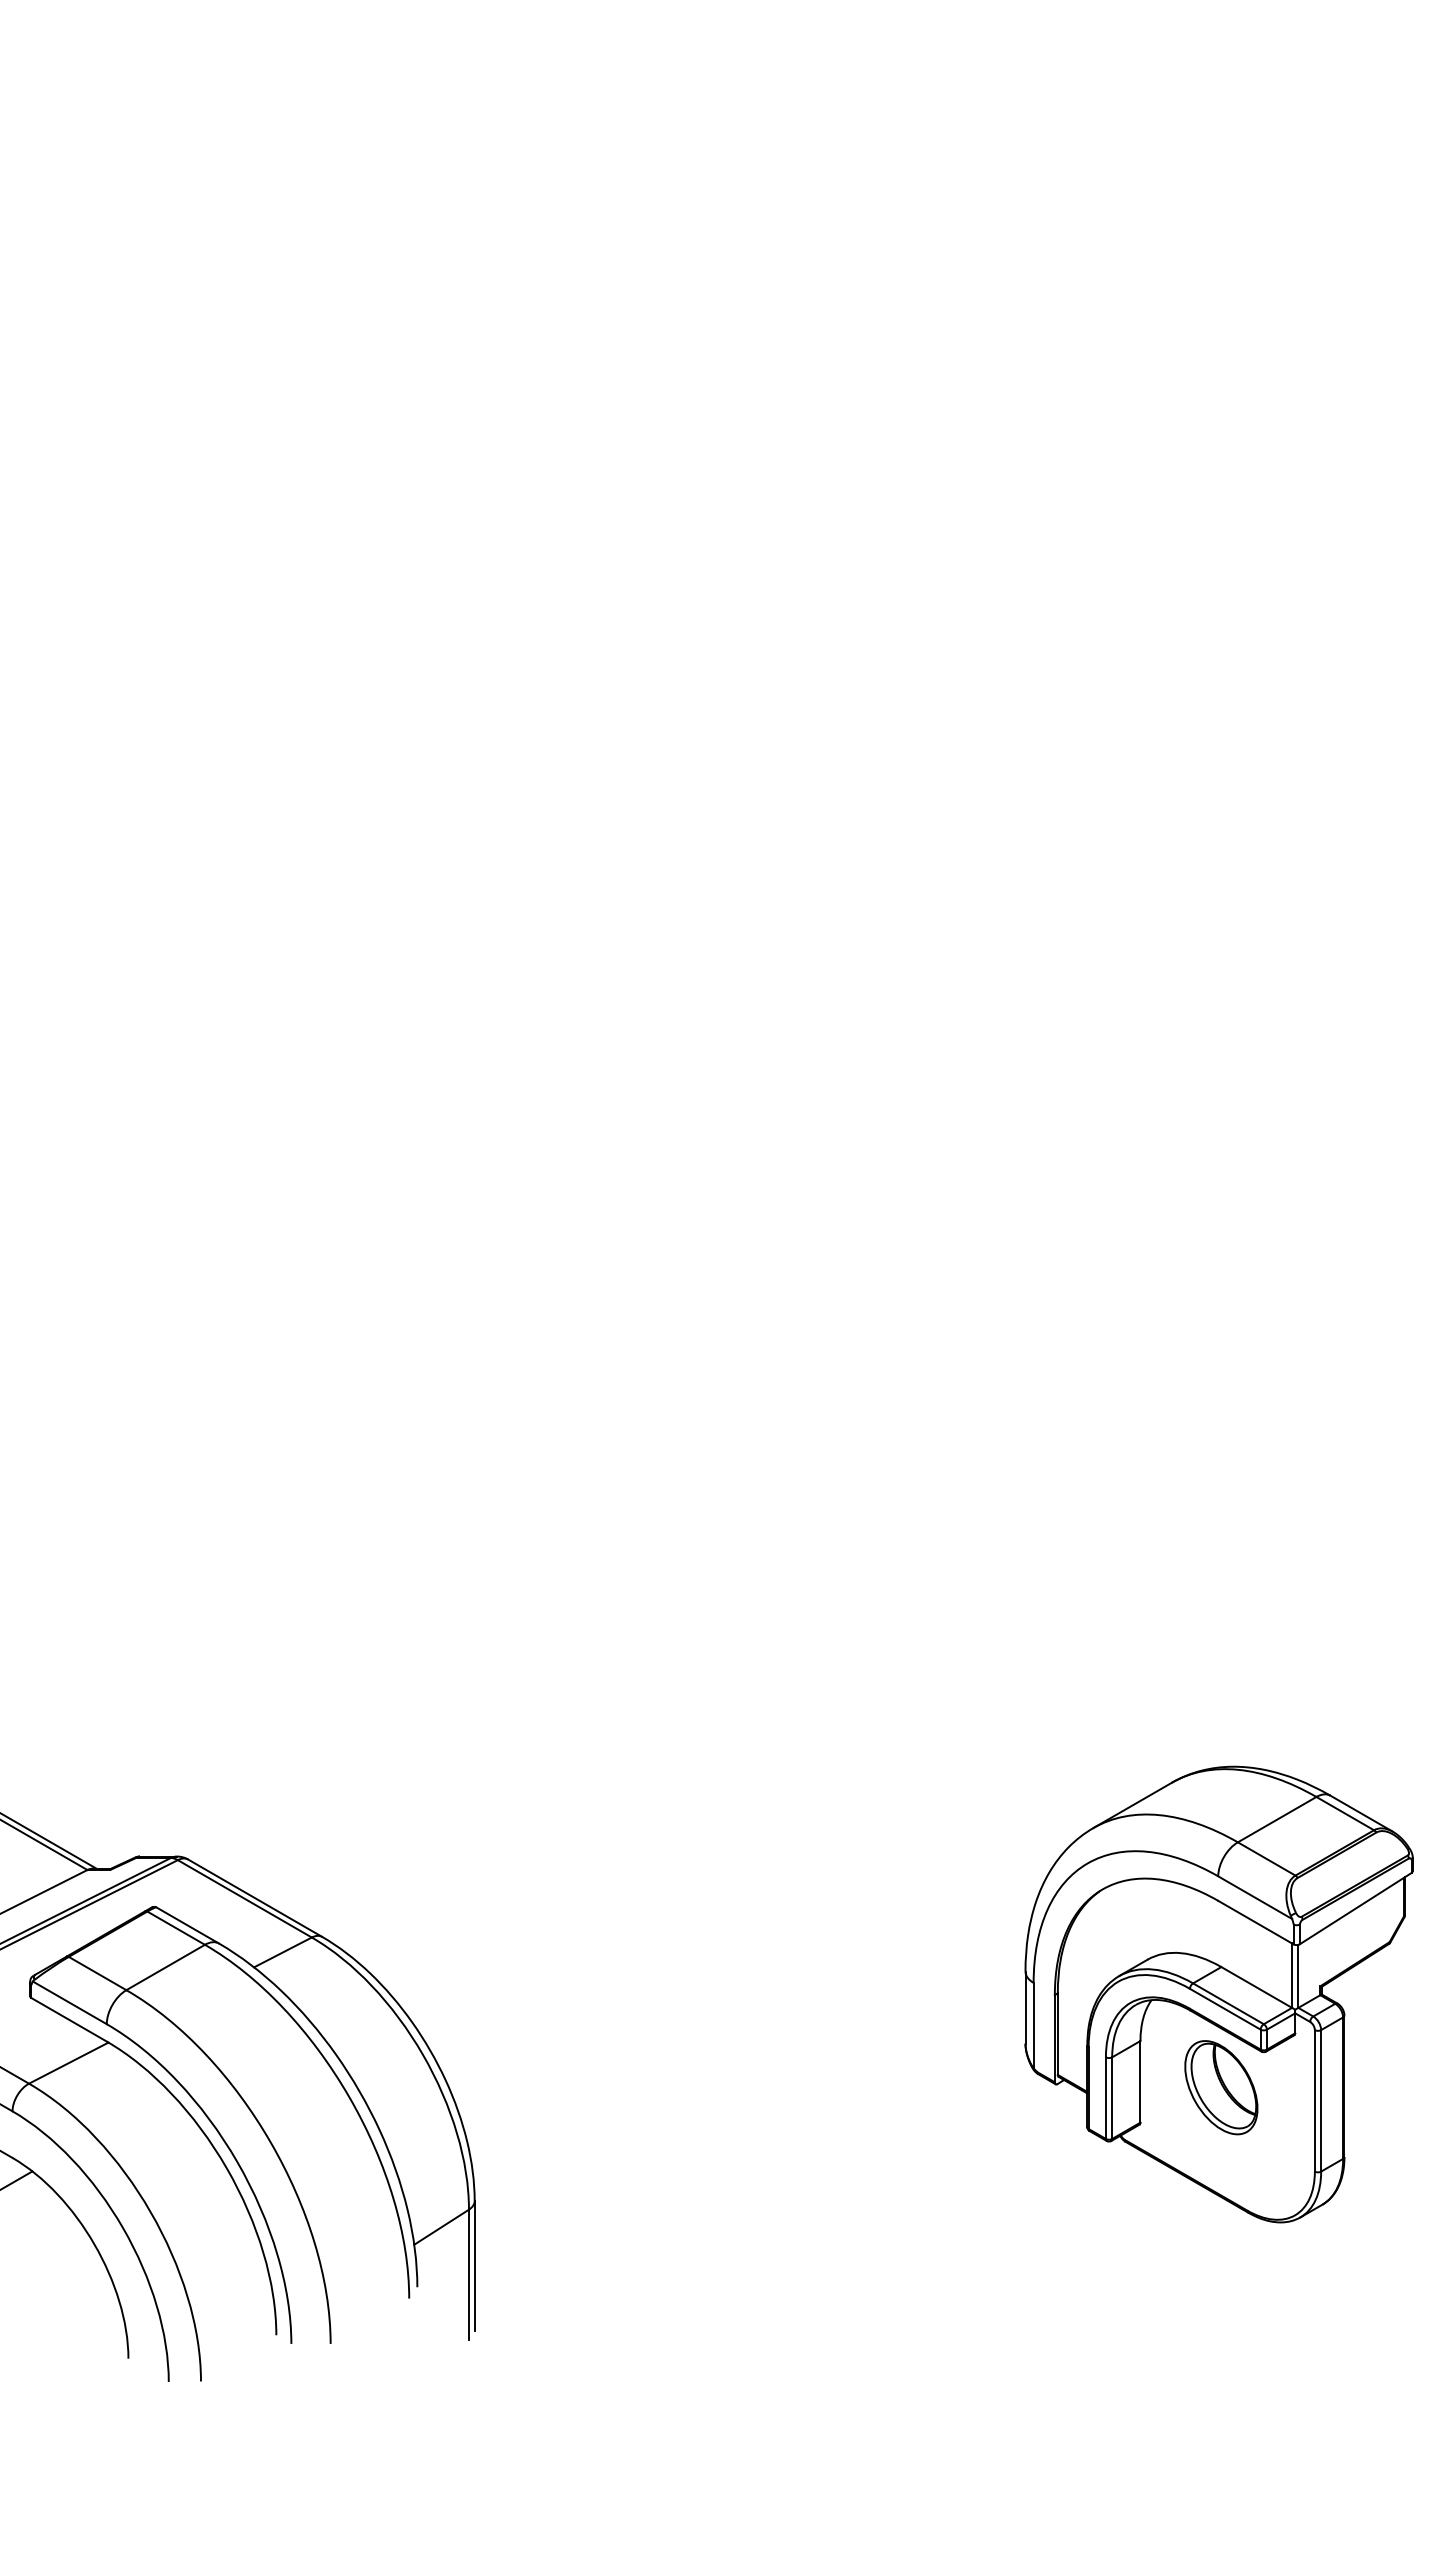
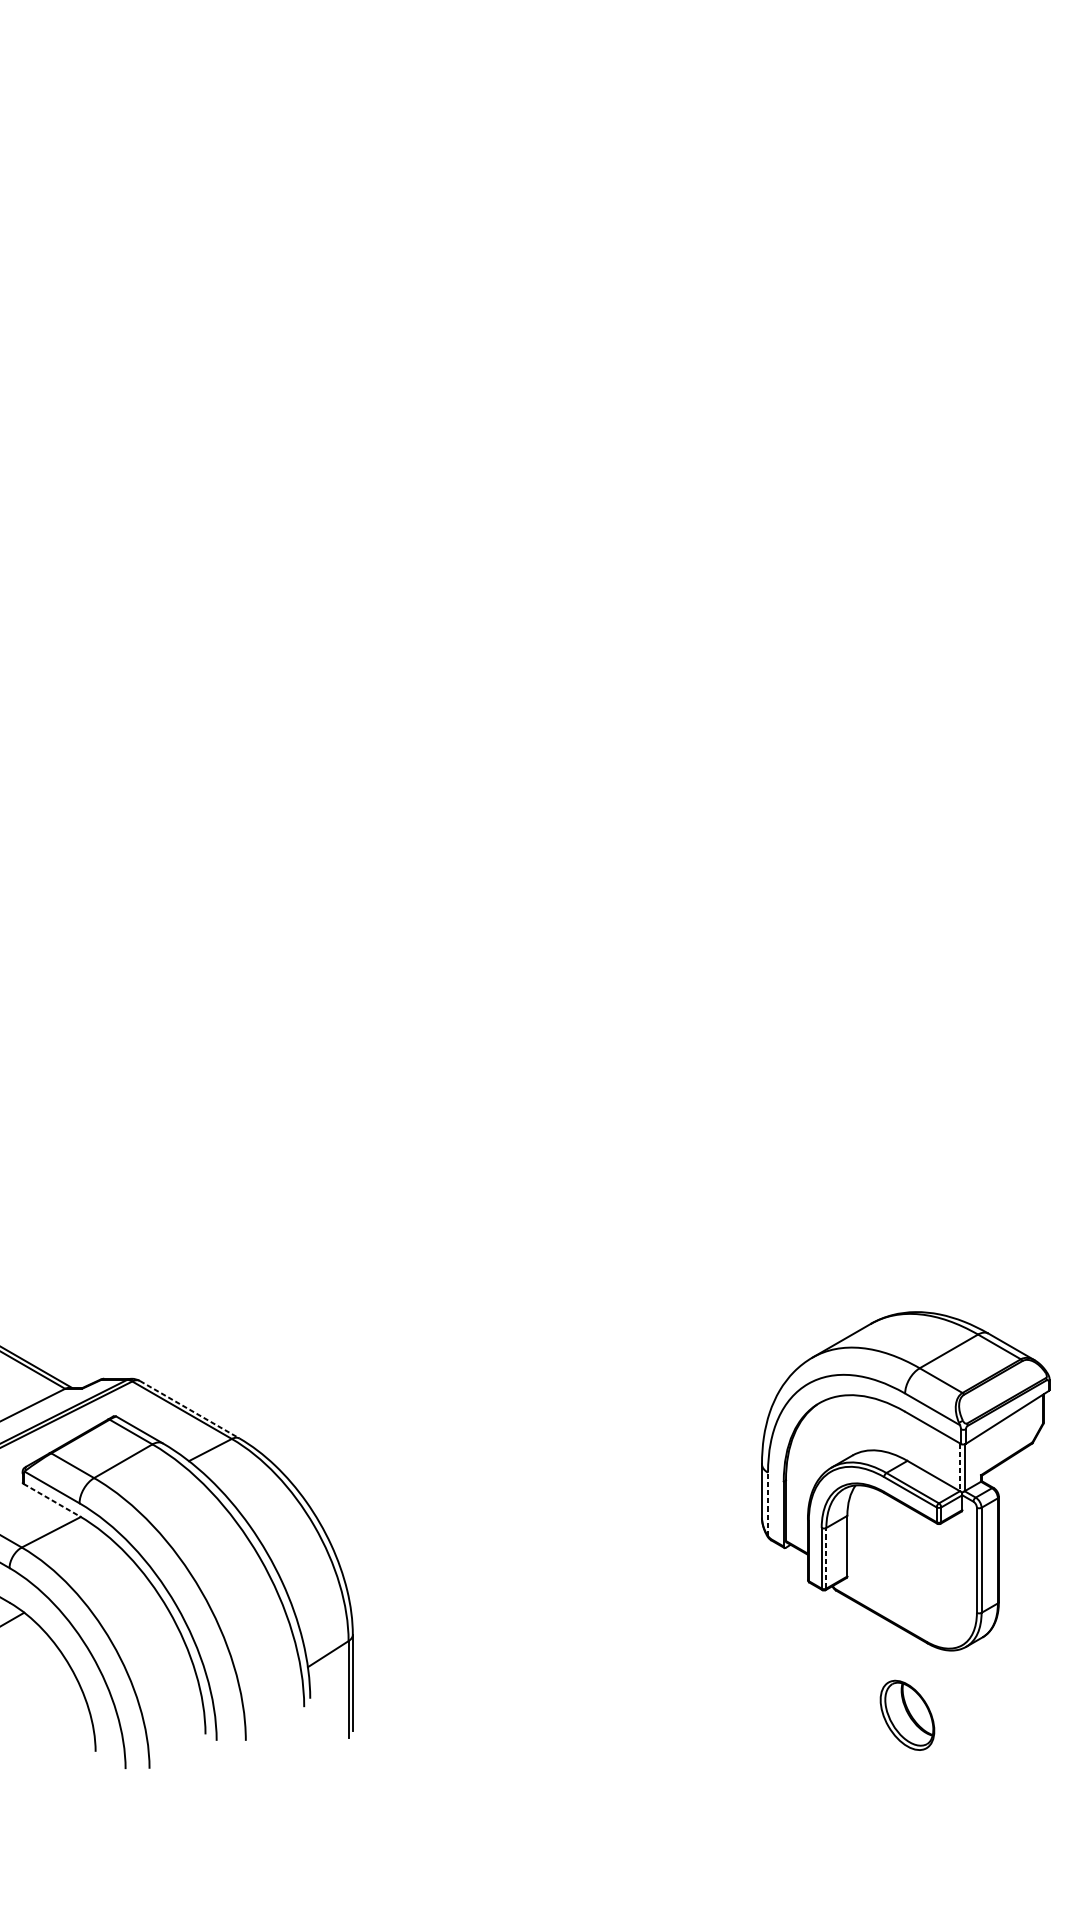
line: (255, 1898) -> (190, 1409), solid -> dashed
line: (1292, 1976) -> (960, 1467), solid -> dashed
line: (69, 2019) -> (51, 1499), solid -> dashed
line: (1033, 2025) -> (767, 1504), solid -> dashed
part: (1221, 2087) -> (907, 1715), moved
line: (1112, 2098) -> (826, 1558), solid -> dashed

